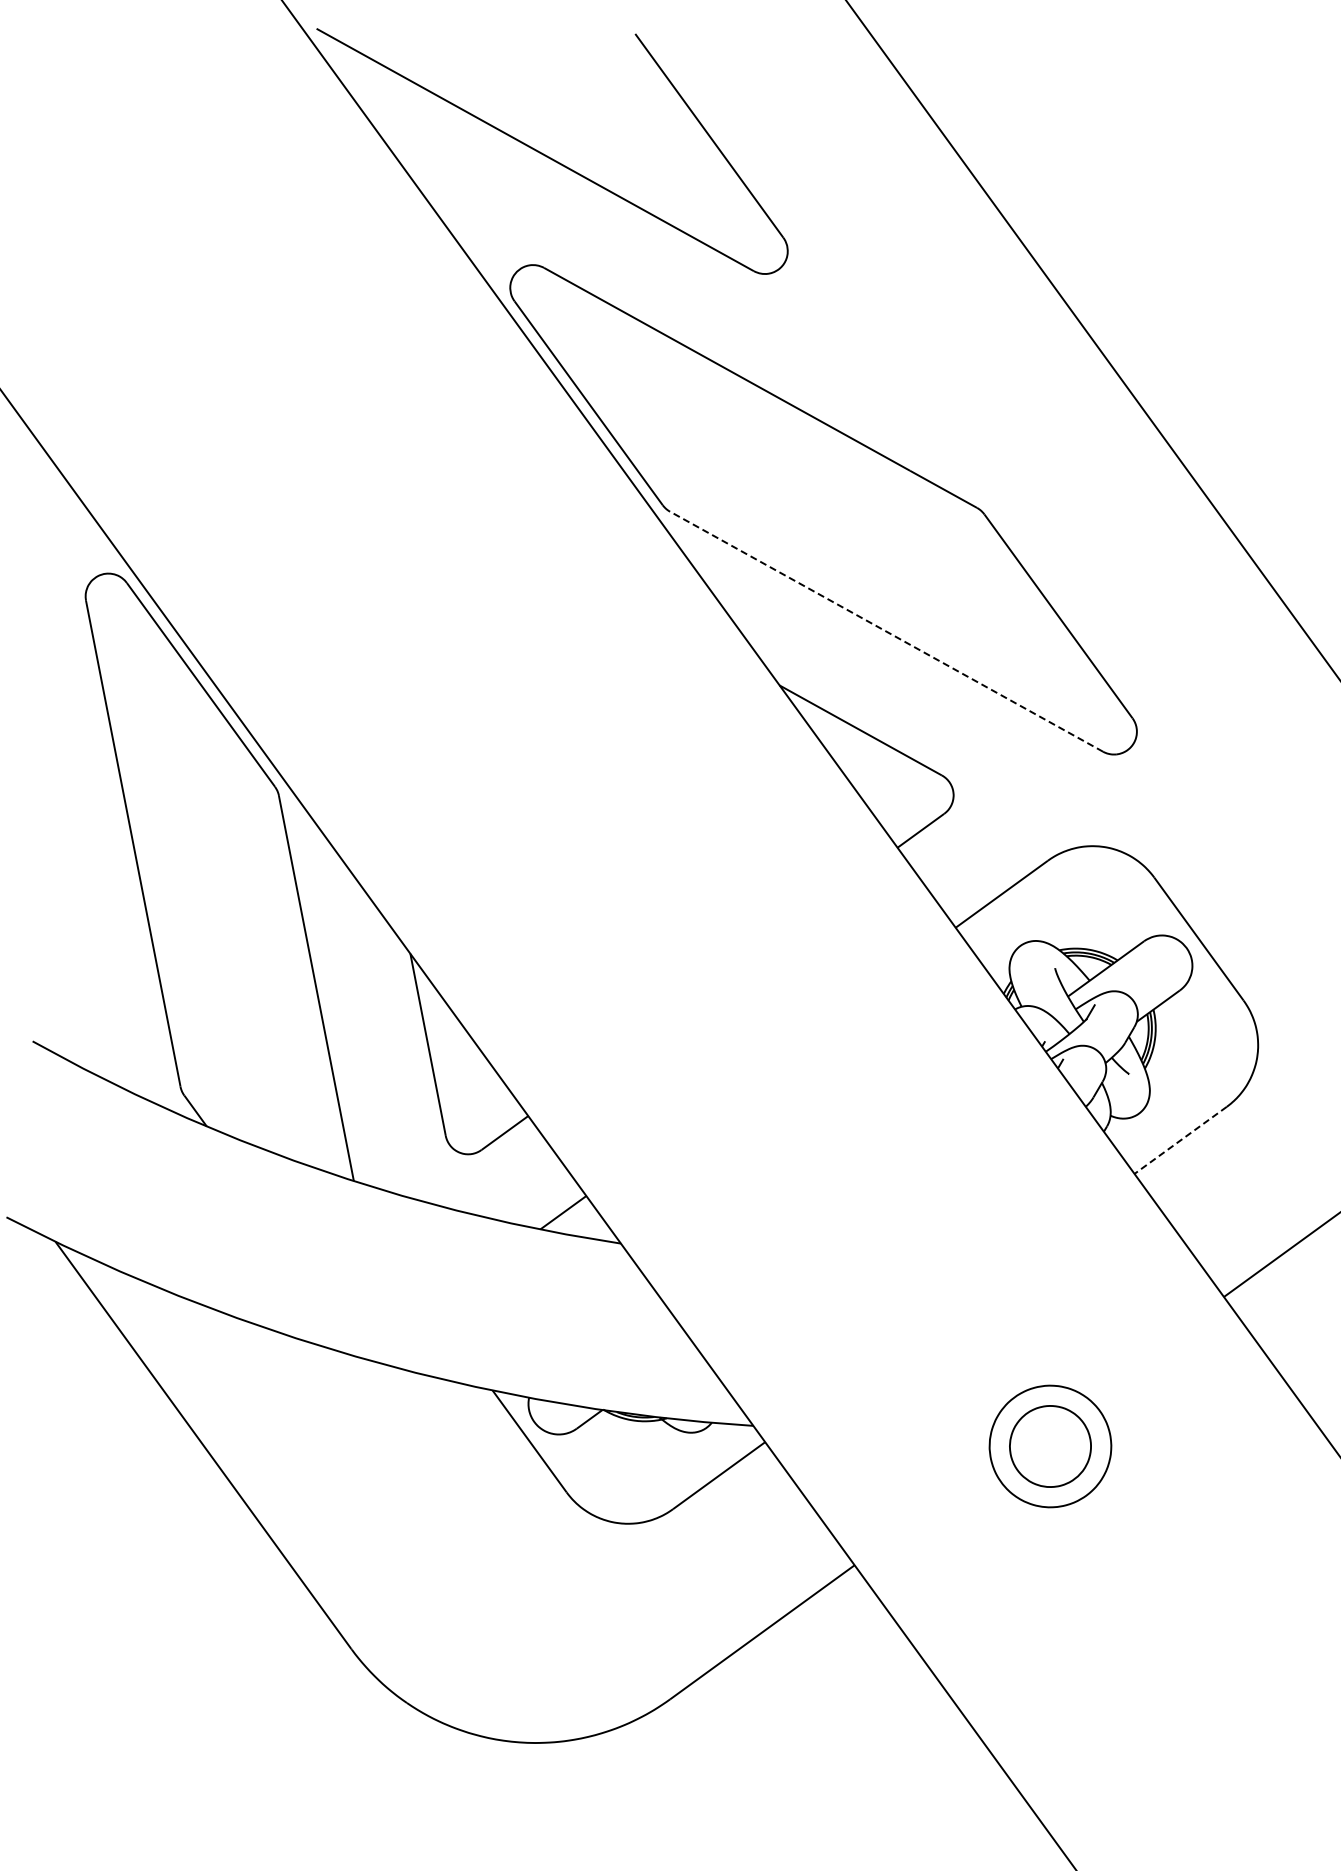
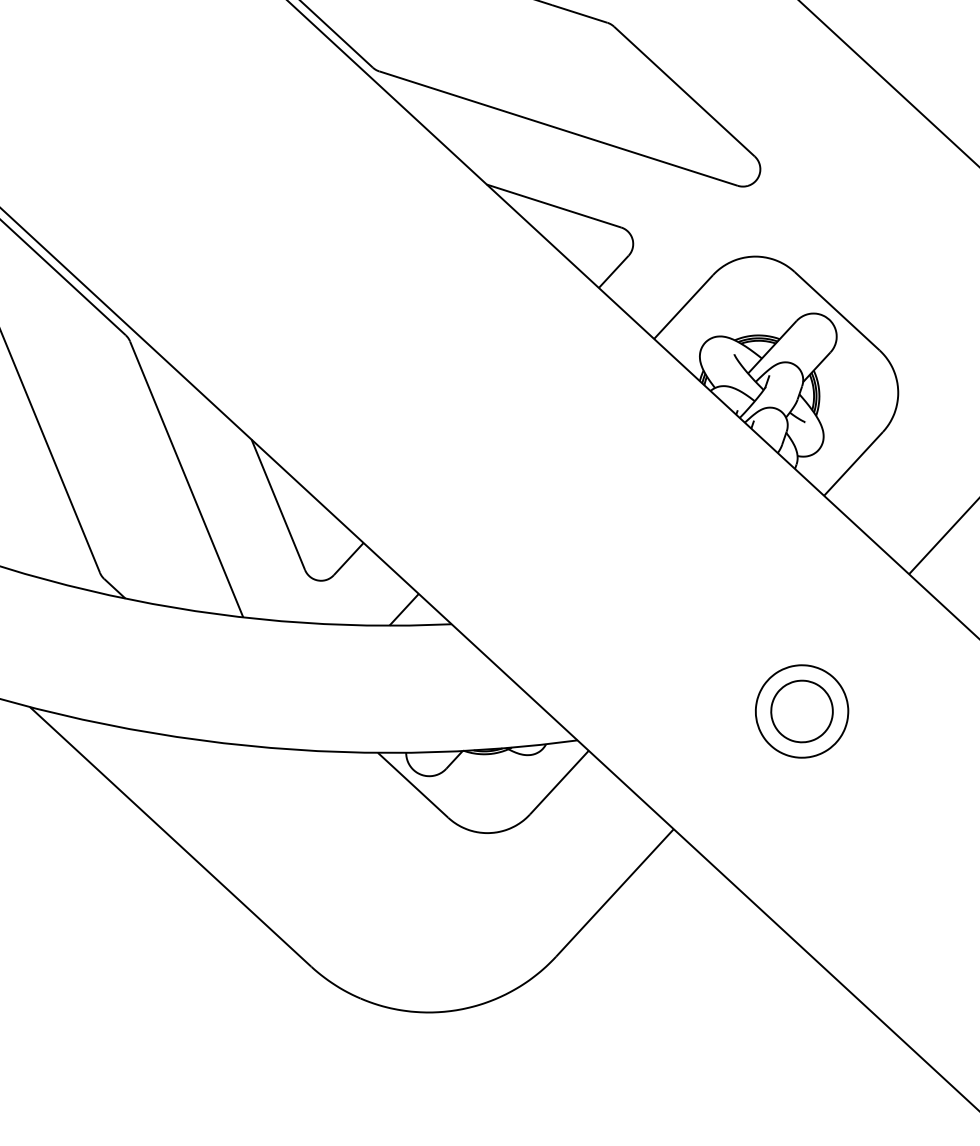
line: (886, 631) -> (558, 128), dashed -> solid
line: (1180, 1140) -> (853, 464), dashed -> solid

